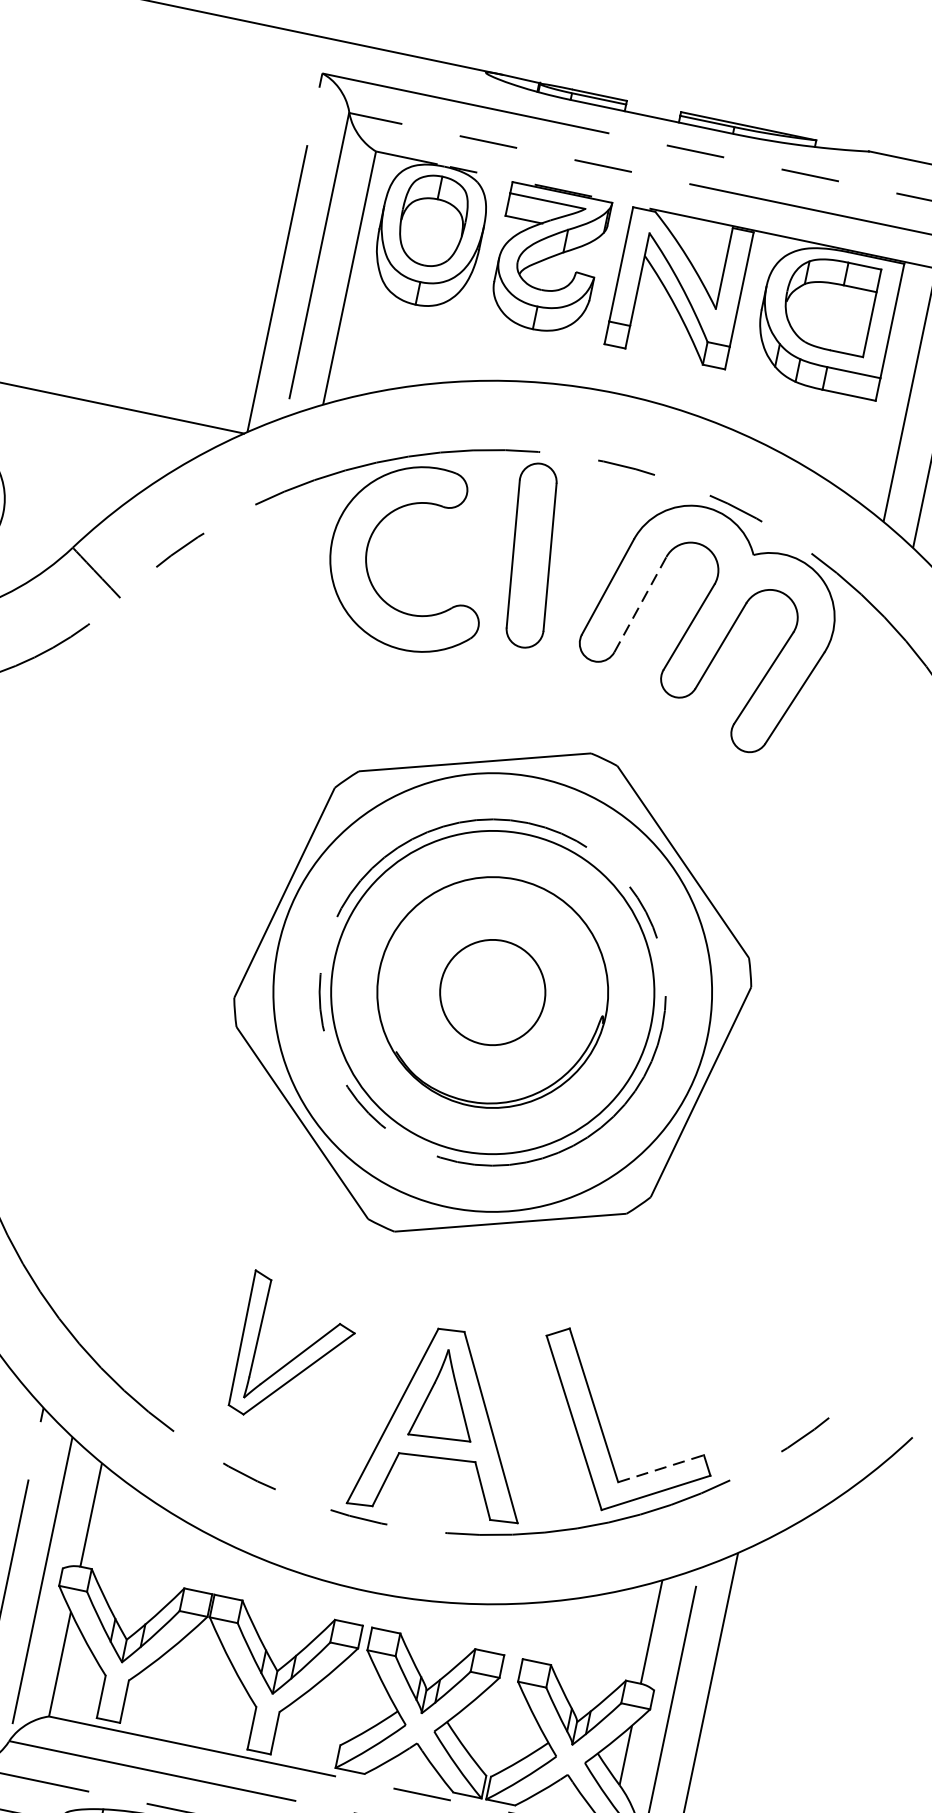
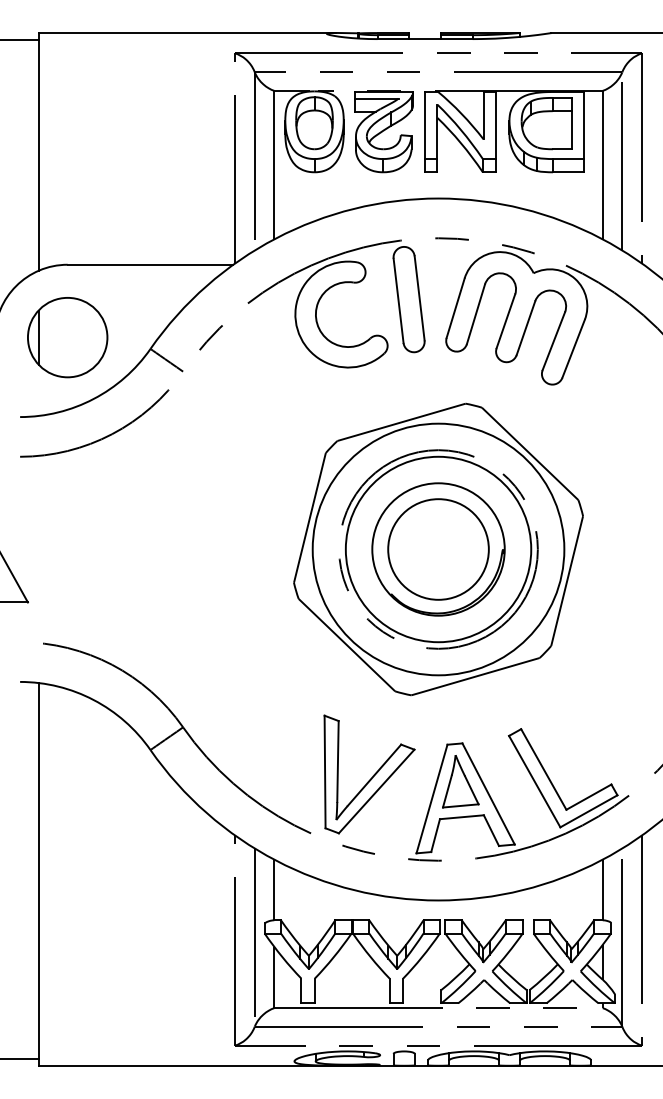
line: (641, 603) -> (476, 313), dashed -> solid
circle: (492, 992) -> (438, 549), size x1.67
part: (294, 1351) -> (369, 774), size x1.43
line: (660, 1469) -> (588, 797), dashed -> solid

